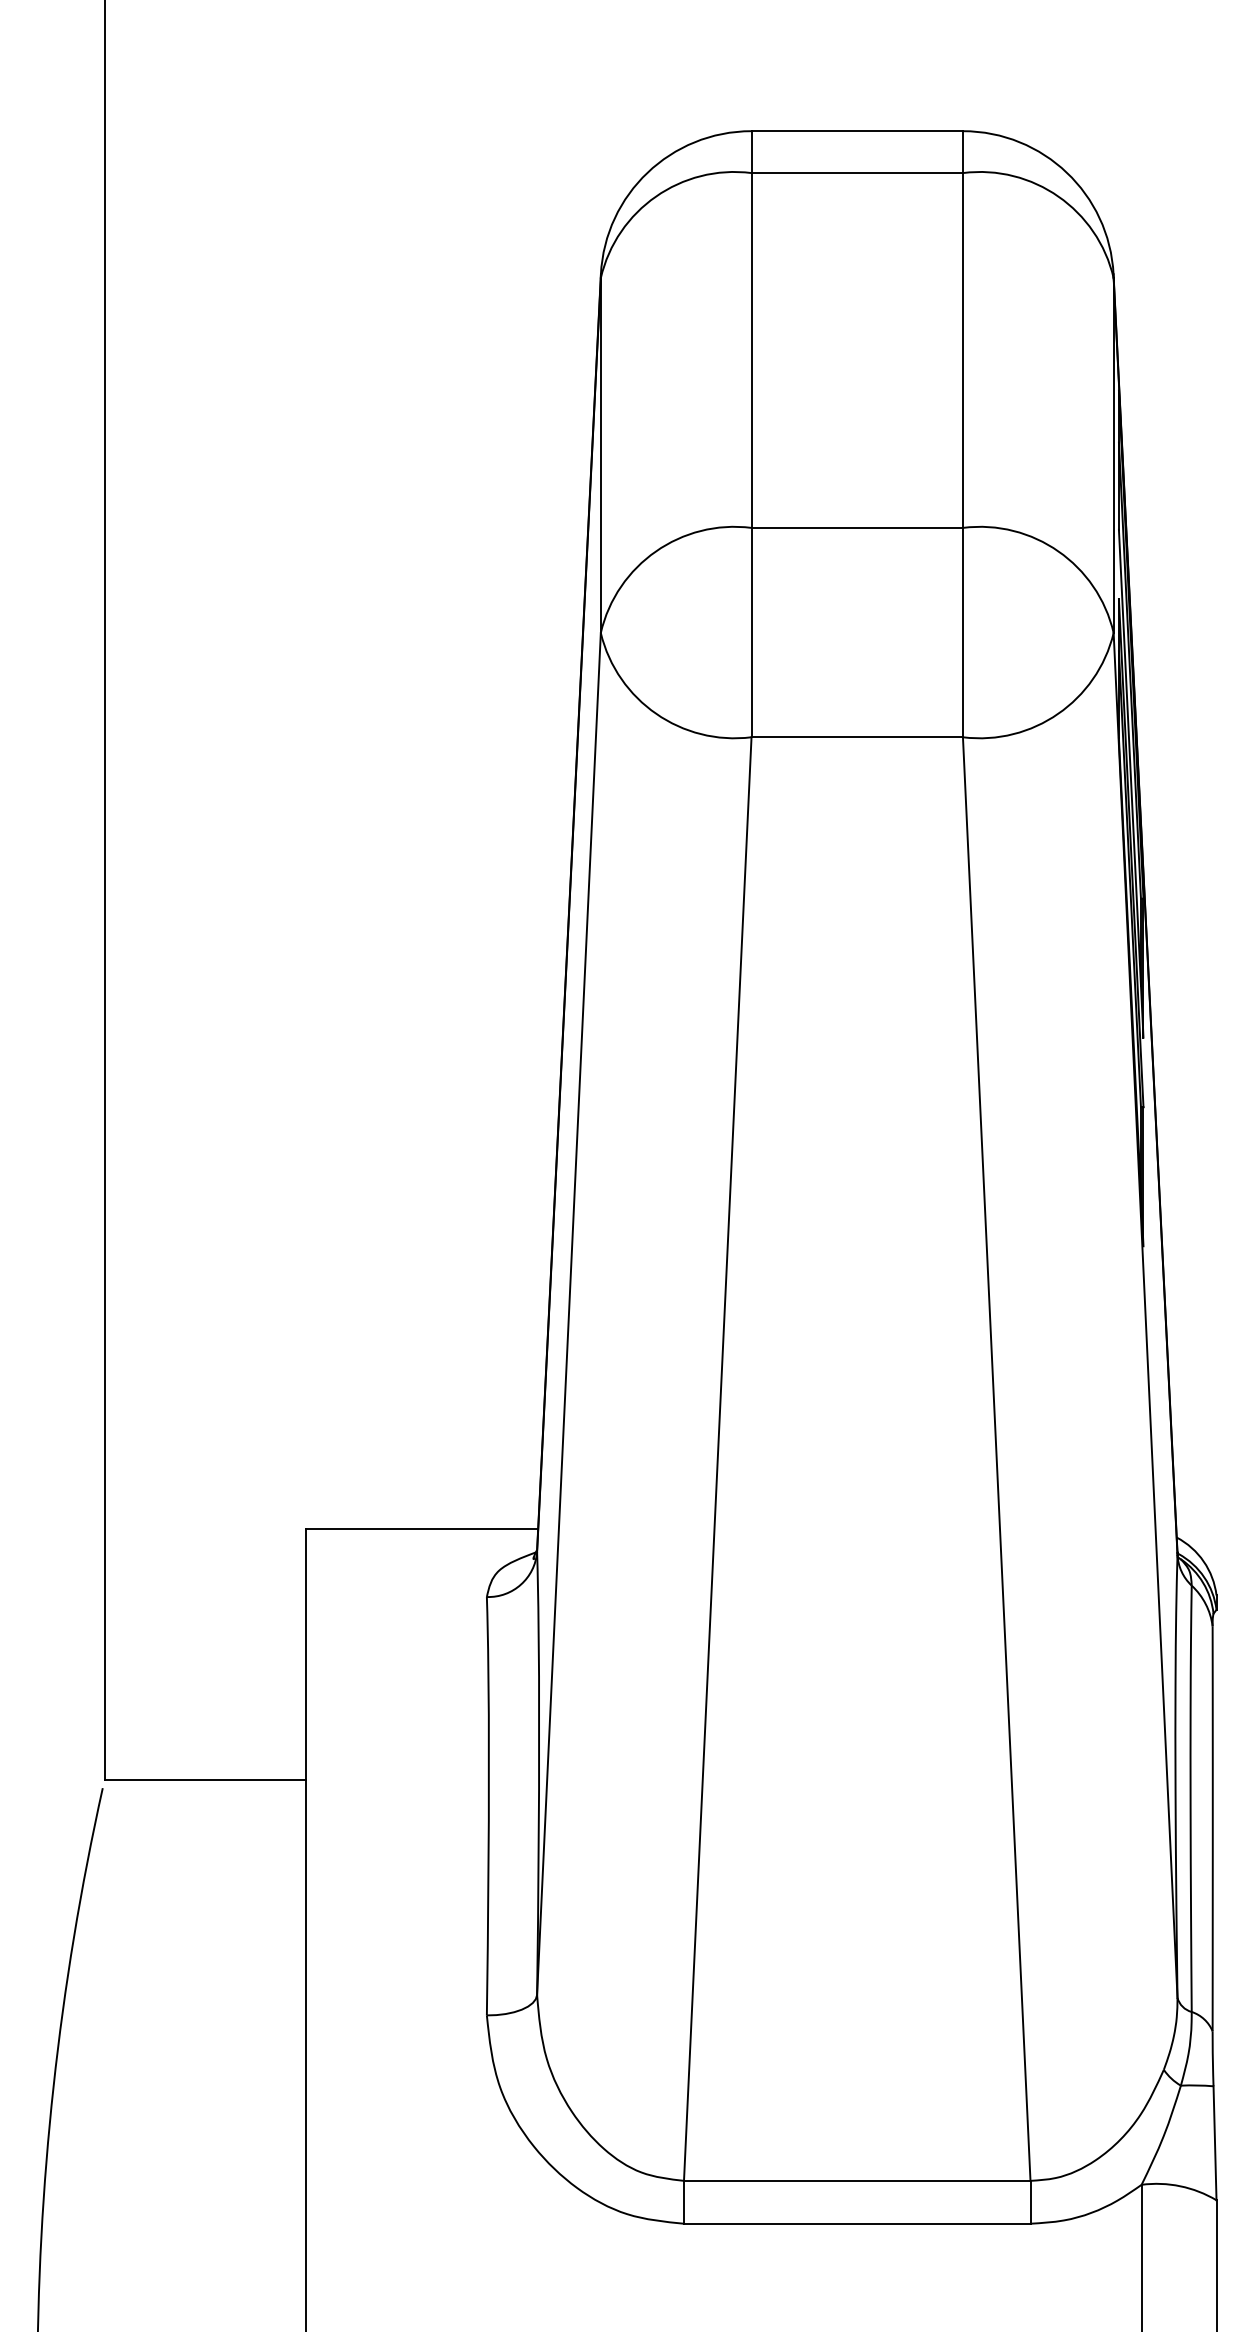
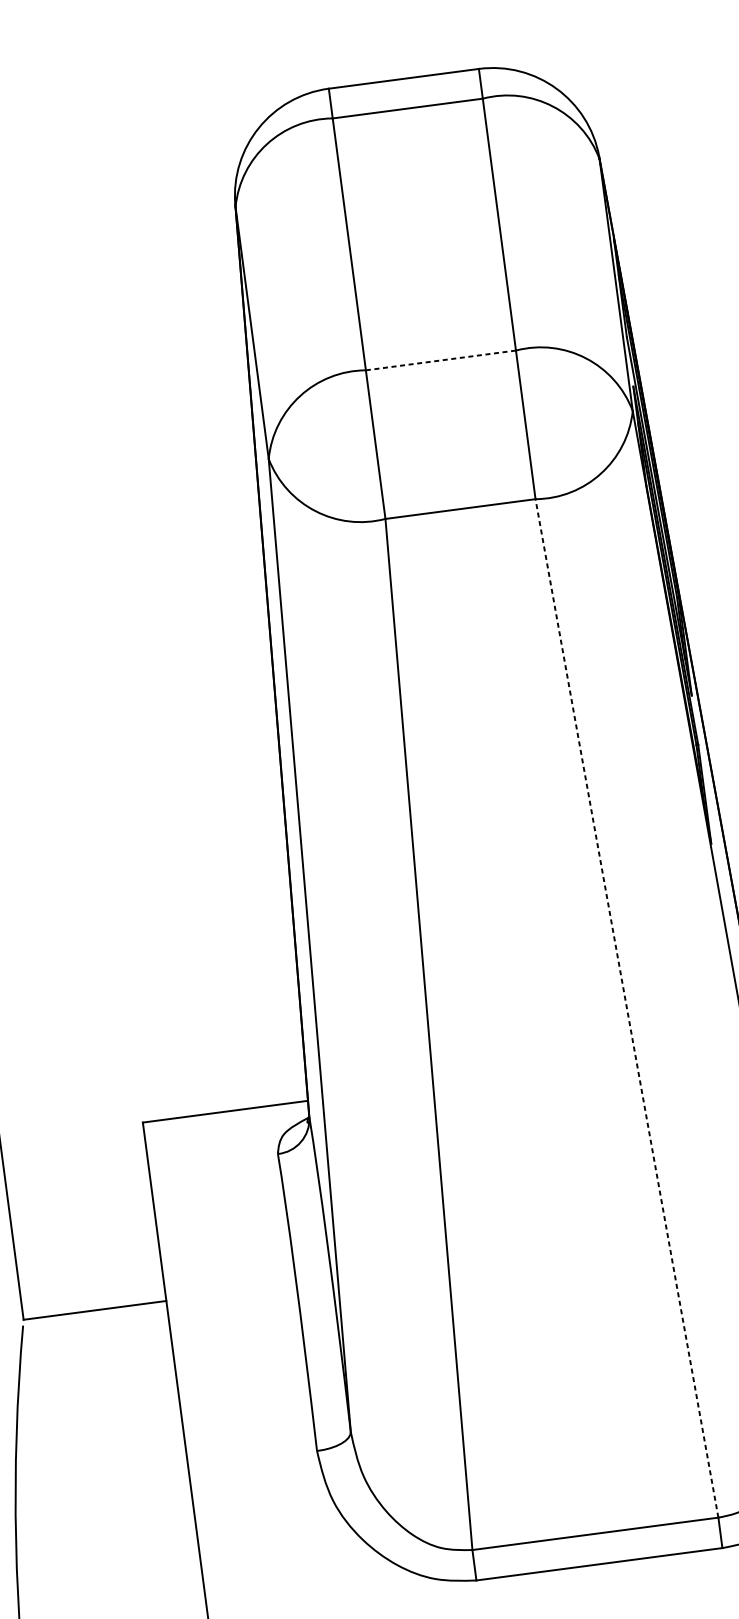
line: (857, 527) -> (441, 360), solid -> dashed
line: (996, 1459) -> (626, 1008), solid -> dashed

